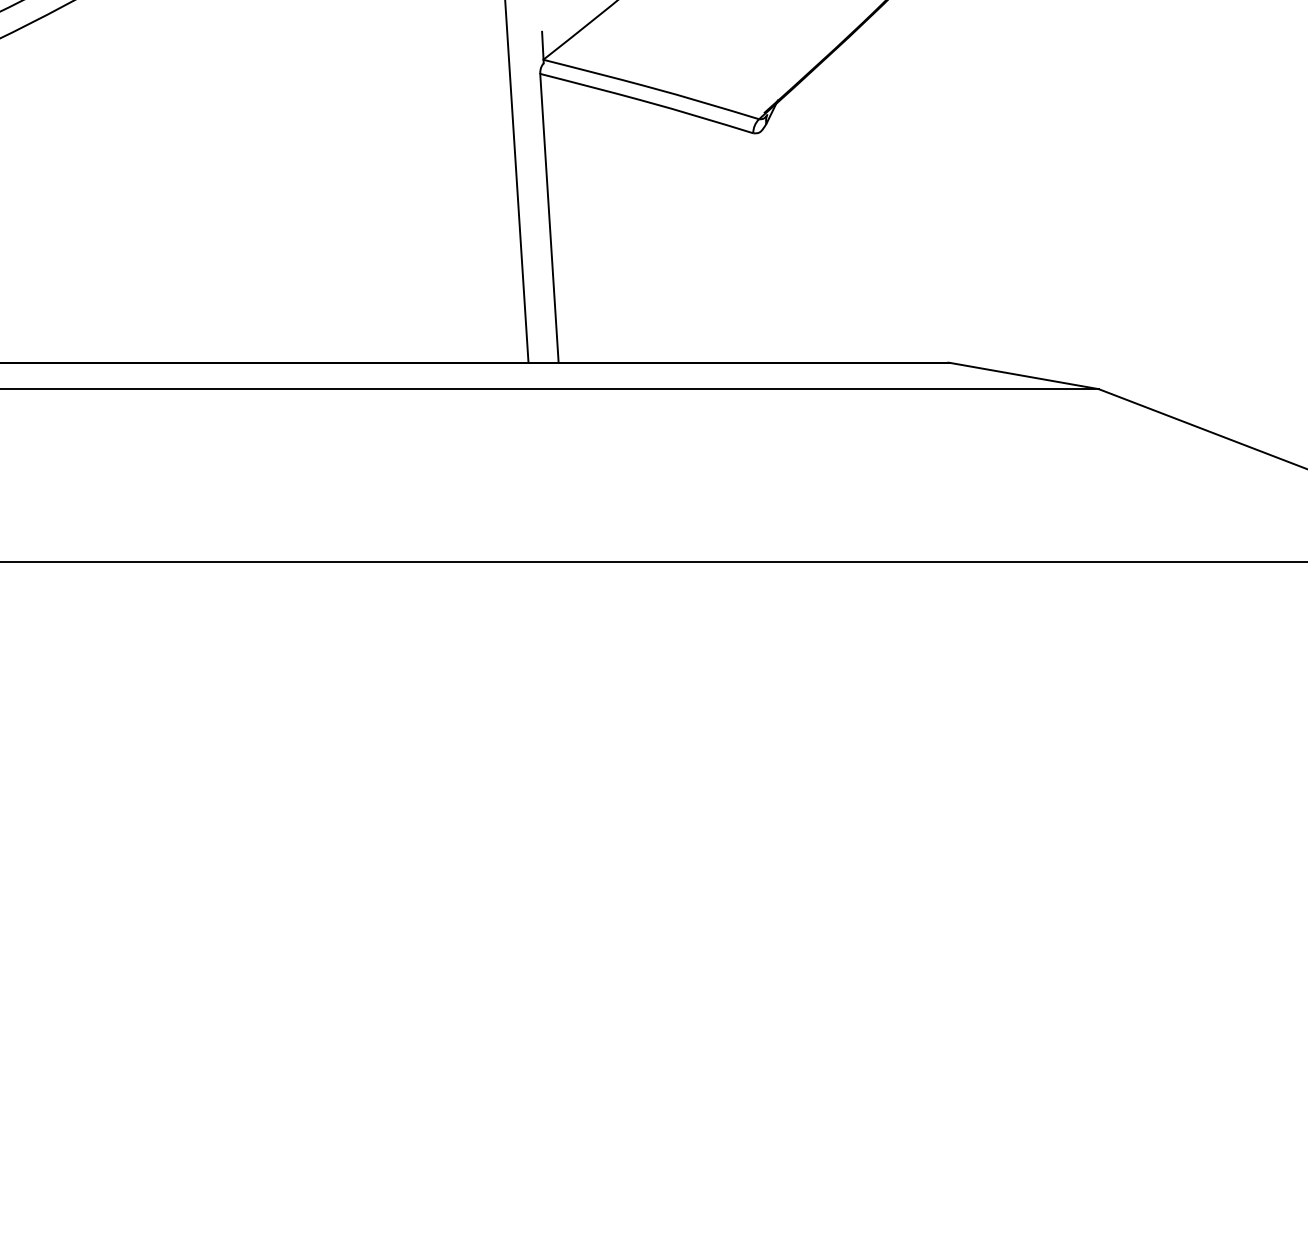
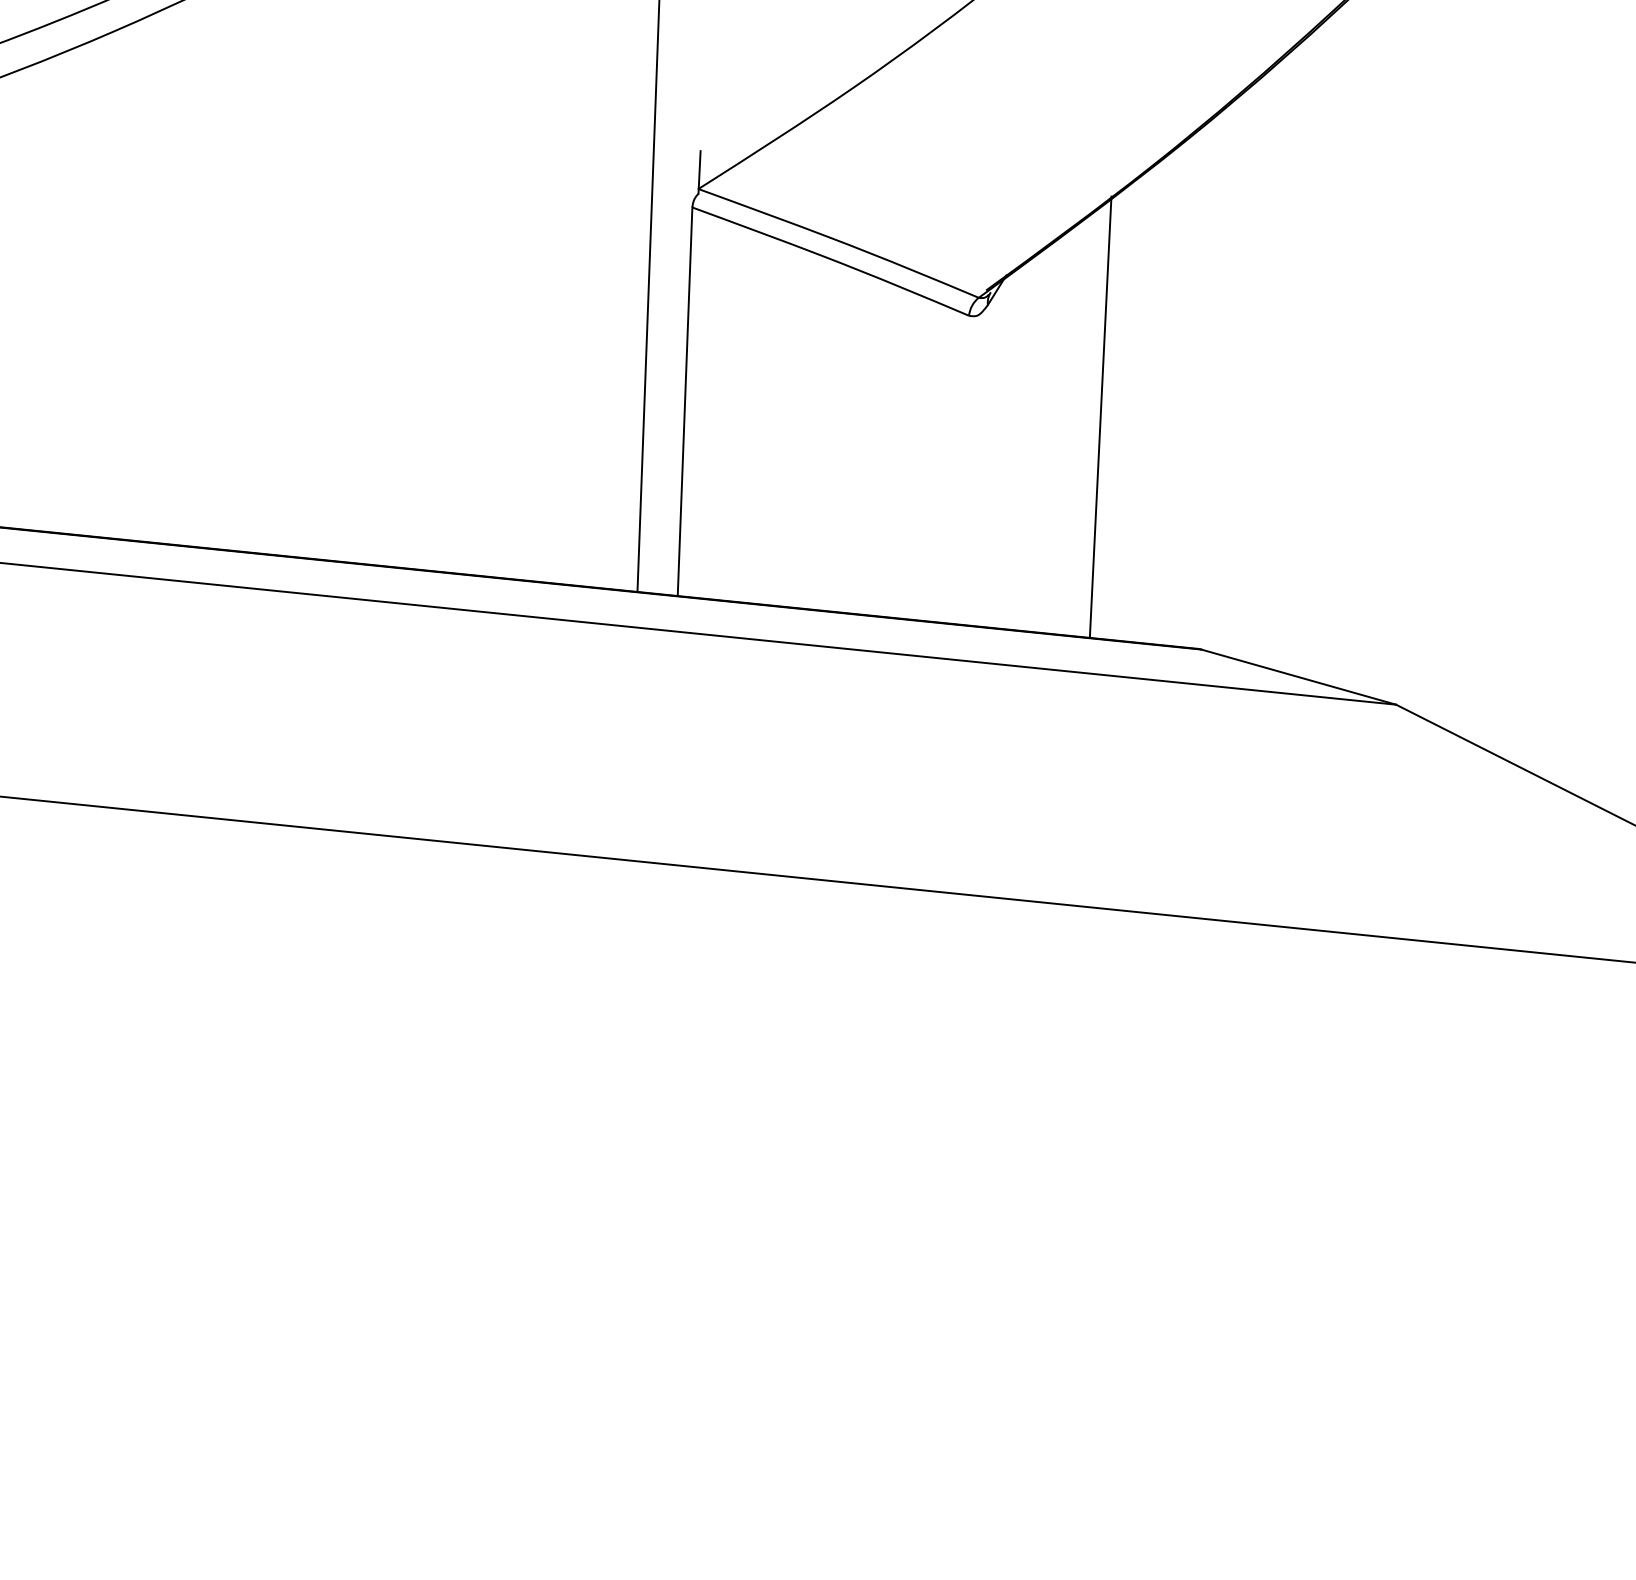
line: (857, 198) -> (1099, 417), added

